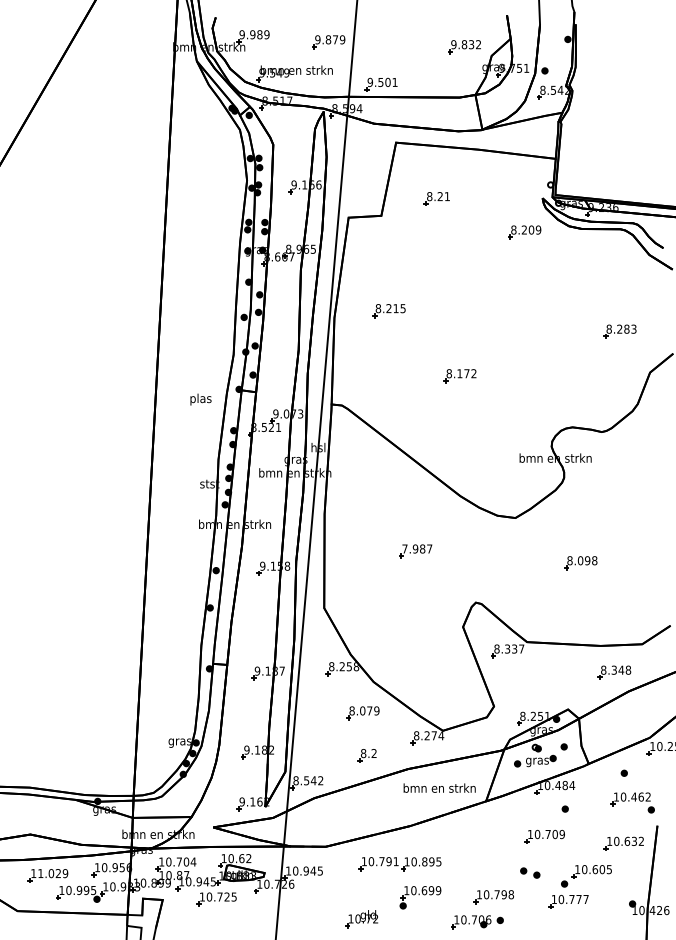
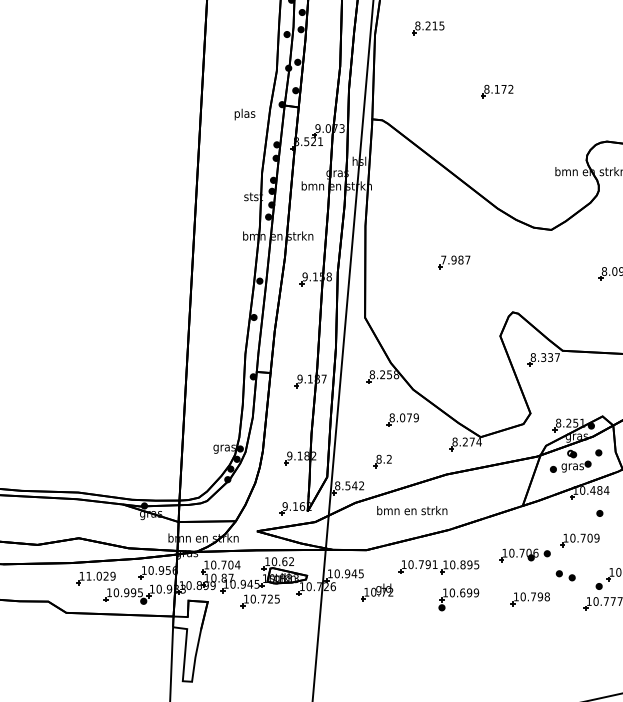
part: (366, 755) -> (381, 461), moved
text: (439, 787) -> (412, 509), moved
part: (361, 919) -> (377, 592), moved
part: (477, 922) -> (525, 555), moved

